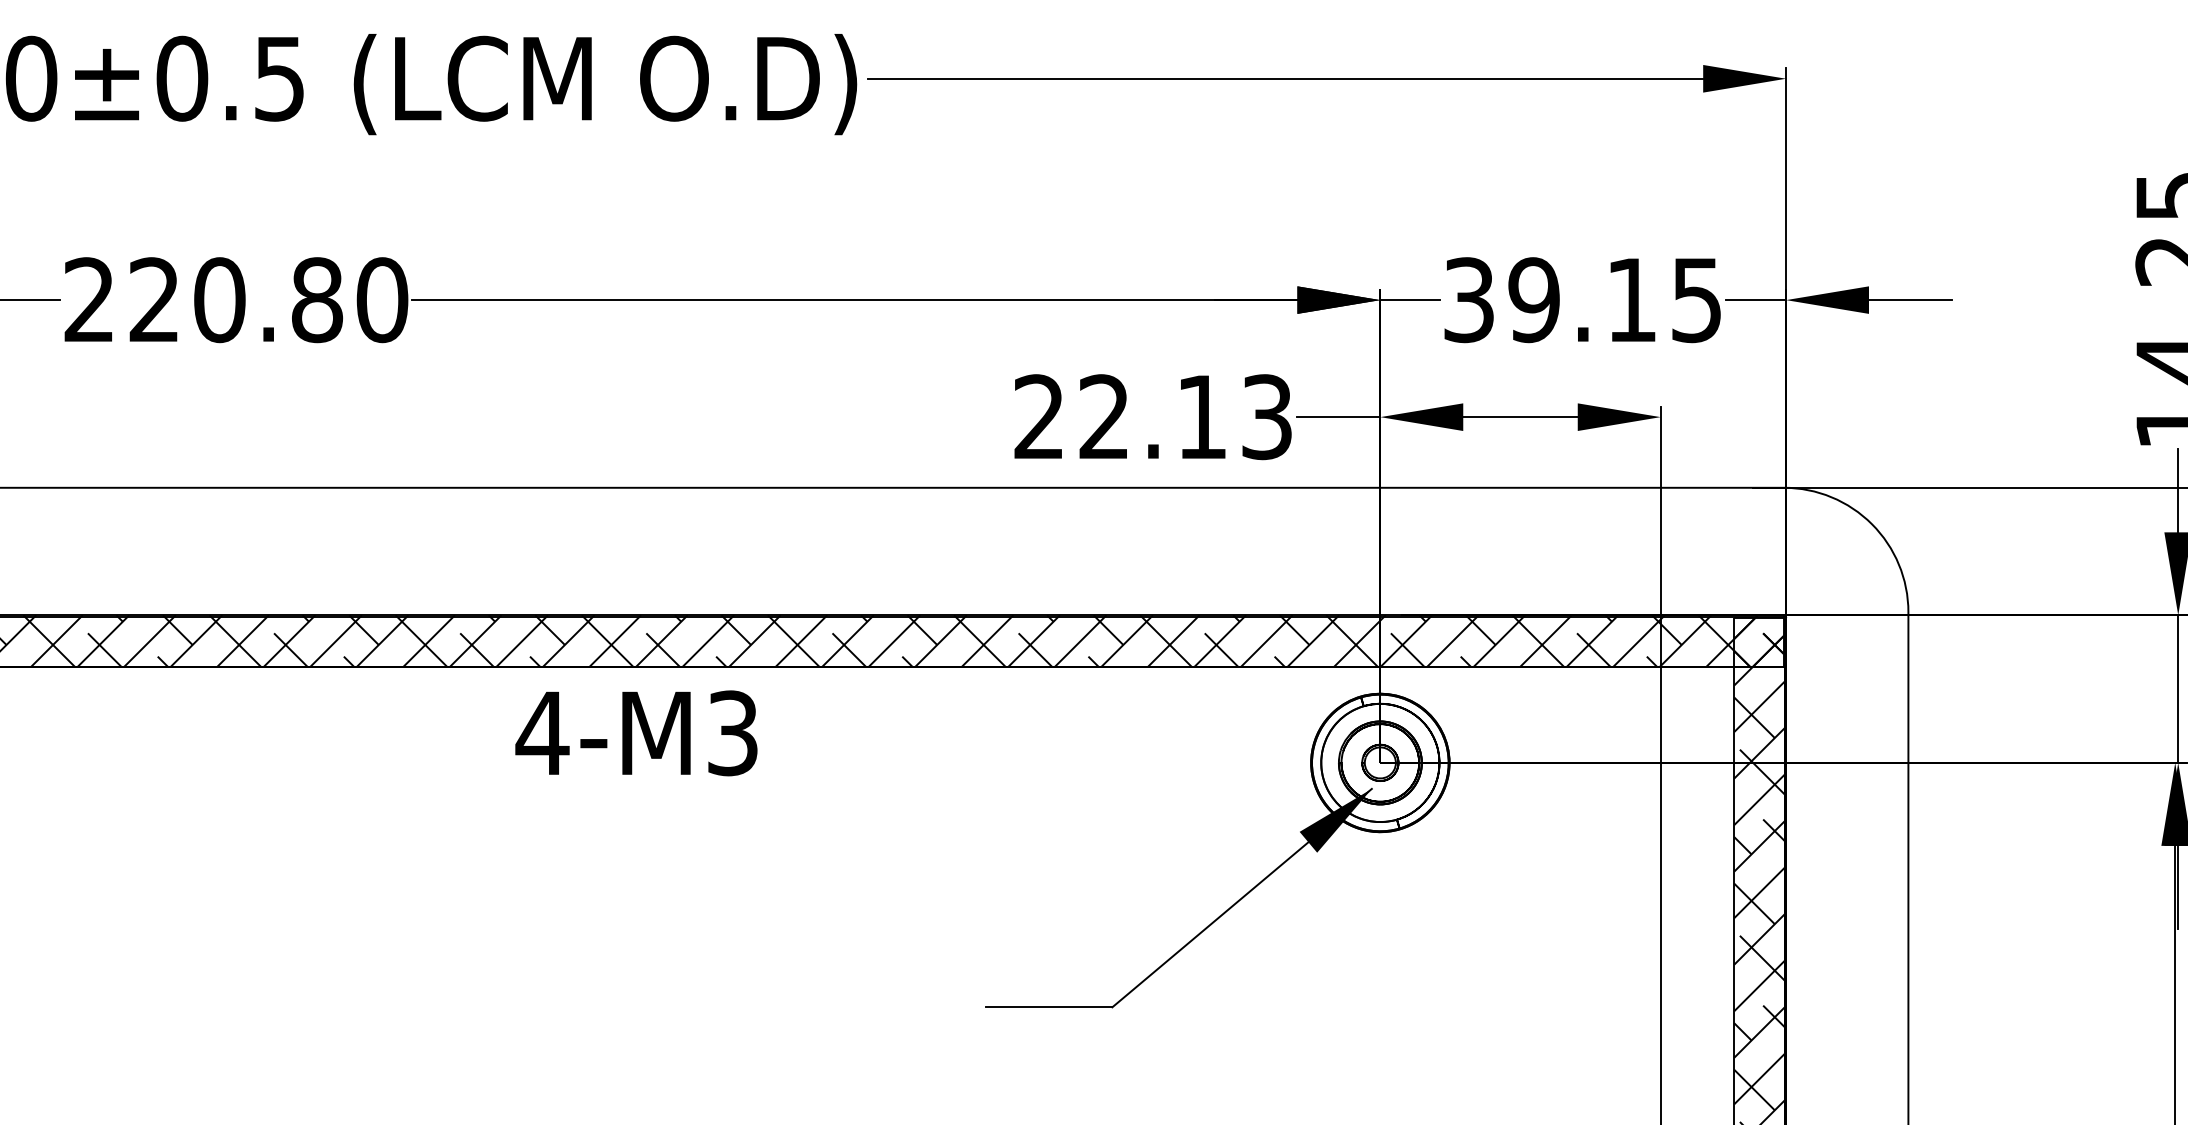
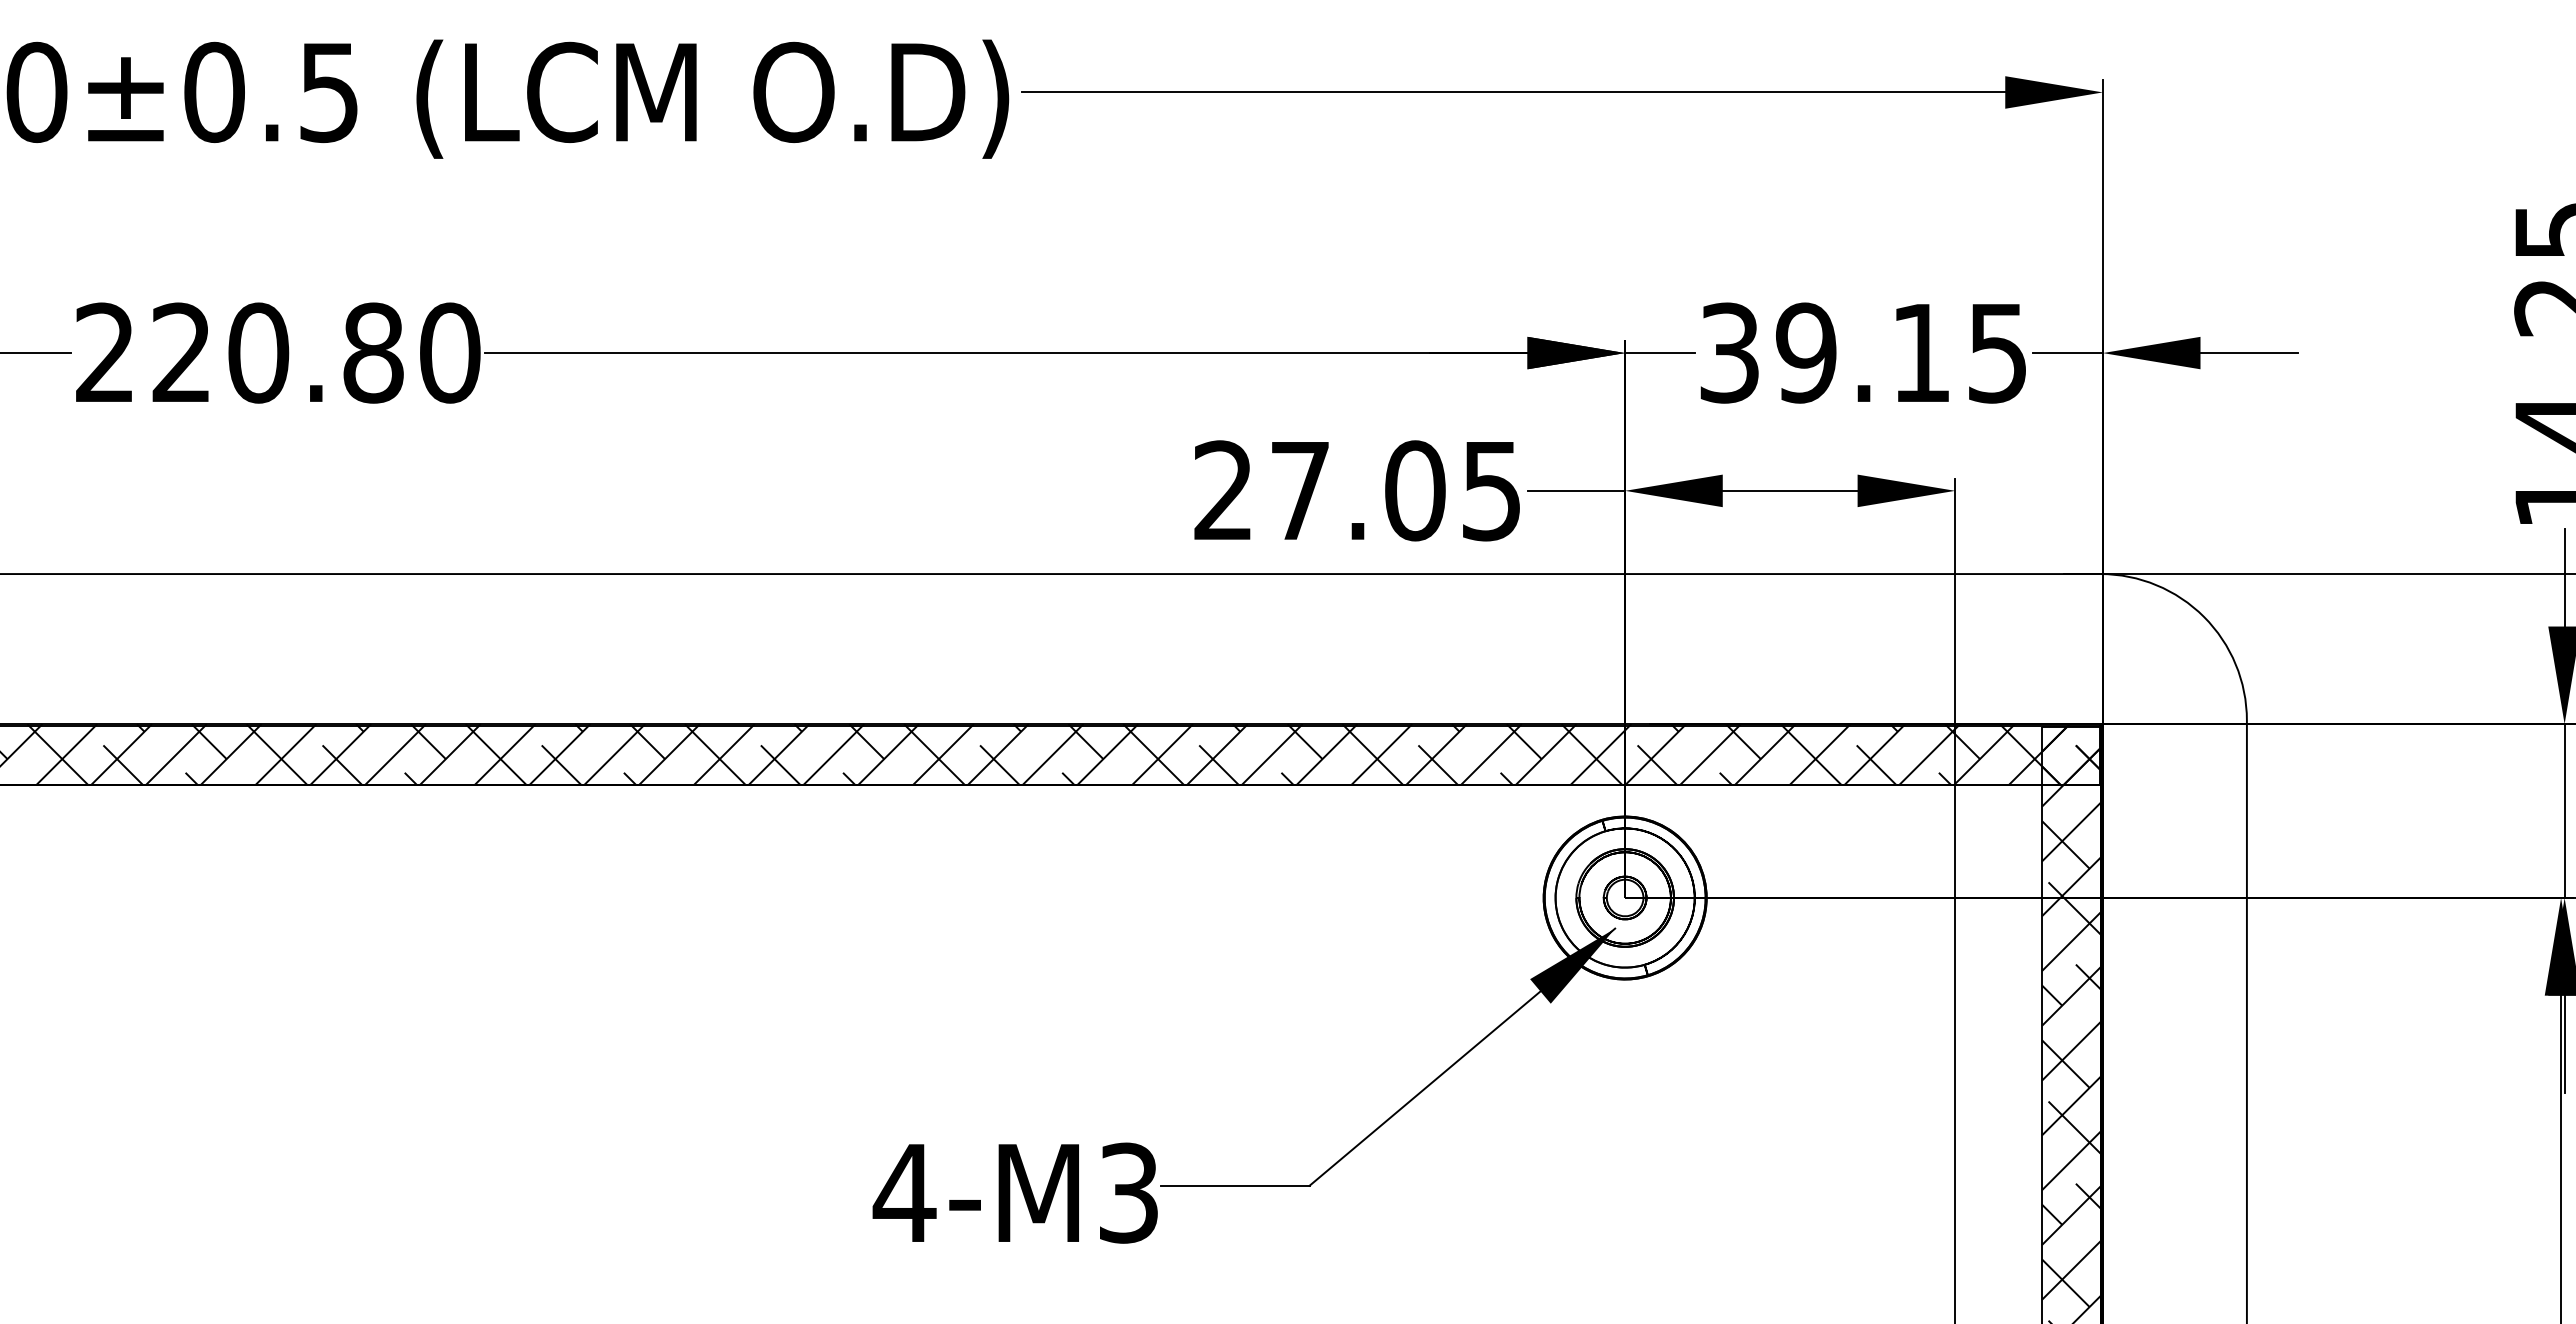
text: (1185, 416) -> (1395, 490), 22.13 -> 27.05
text: (635, 732) -> (1014, 1192), moved

